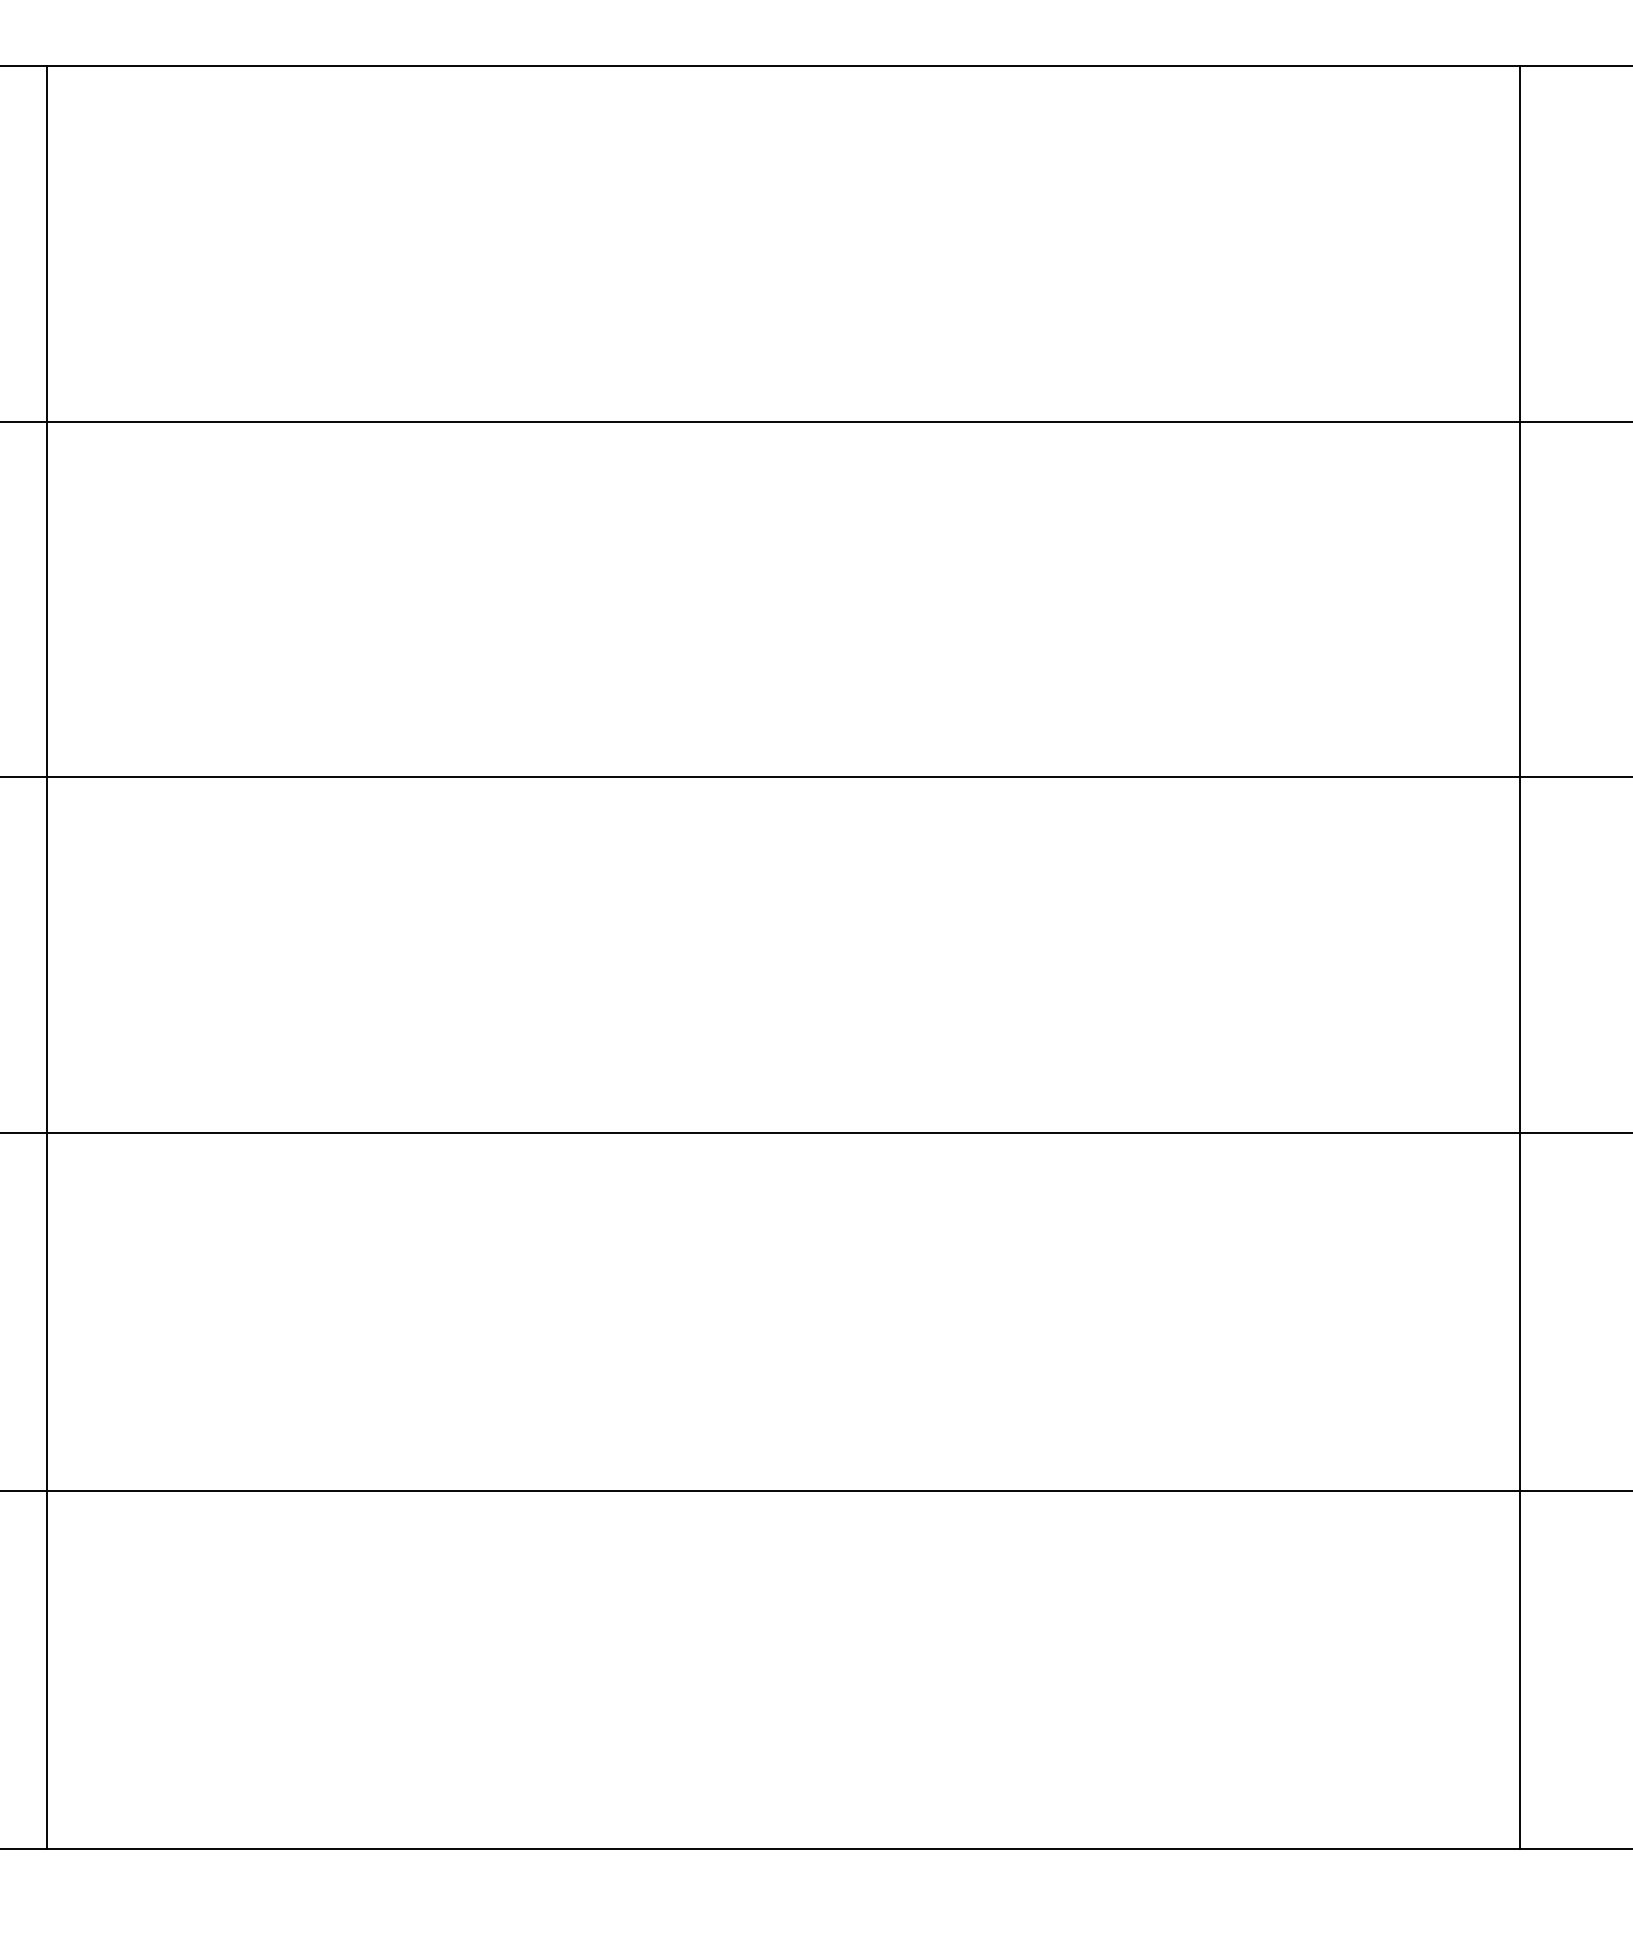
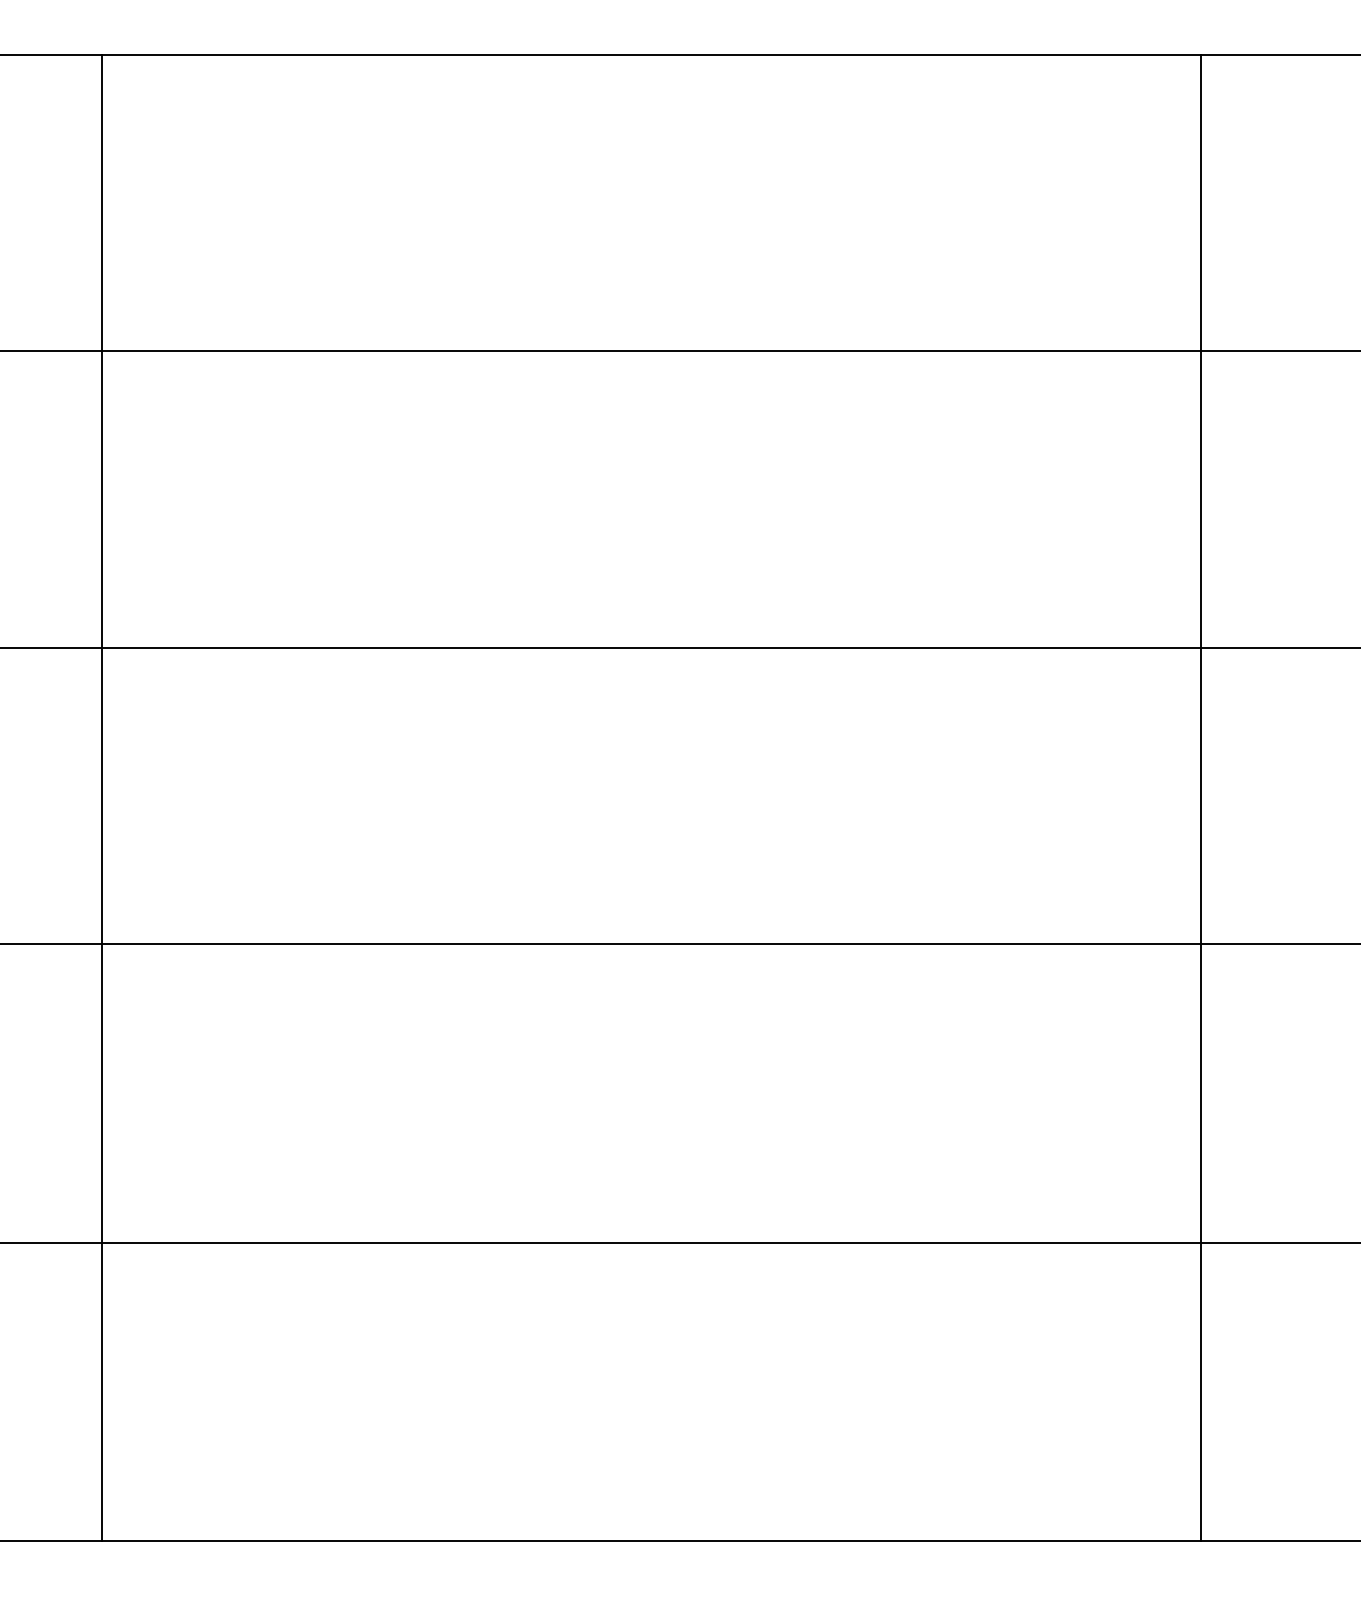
line: (47, 957) -> (102, 797), moved
line: (1519, 957) -> (1200, 797), moved

